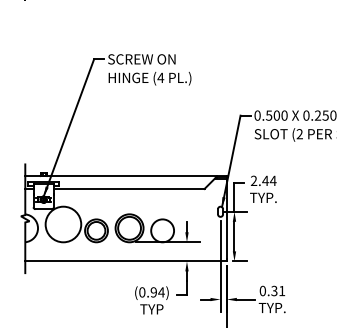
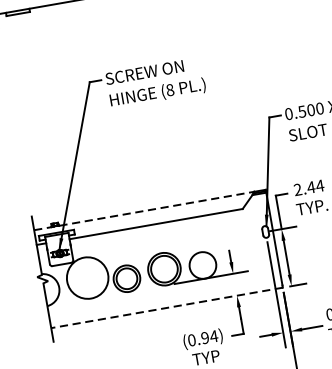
text: (160, 77) -> (169, 89), (4 -> (8
line: (120, 176) -> (143, 211), solid -> dashed
line: (126, 261) -> (167, 307), solid -> dashed

